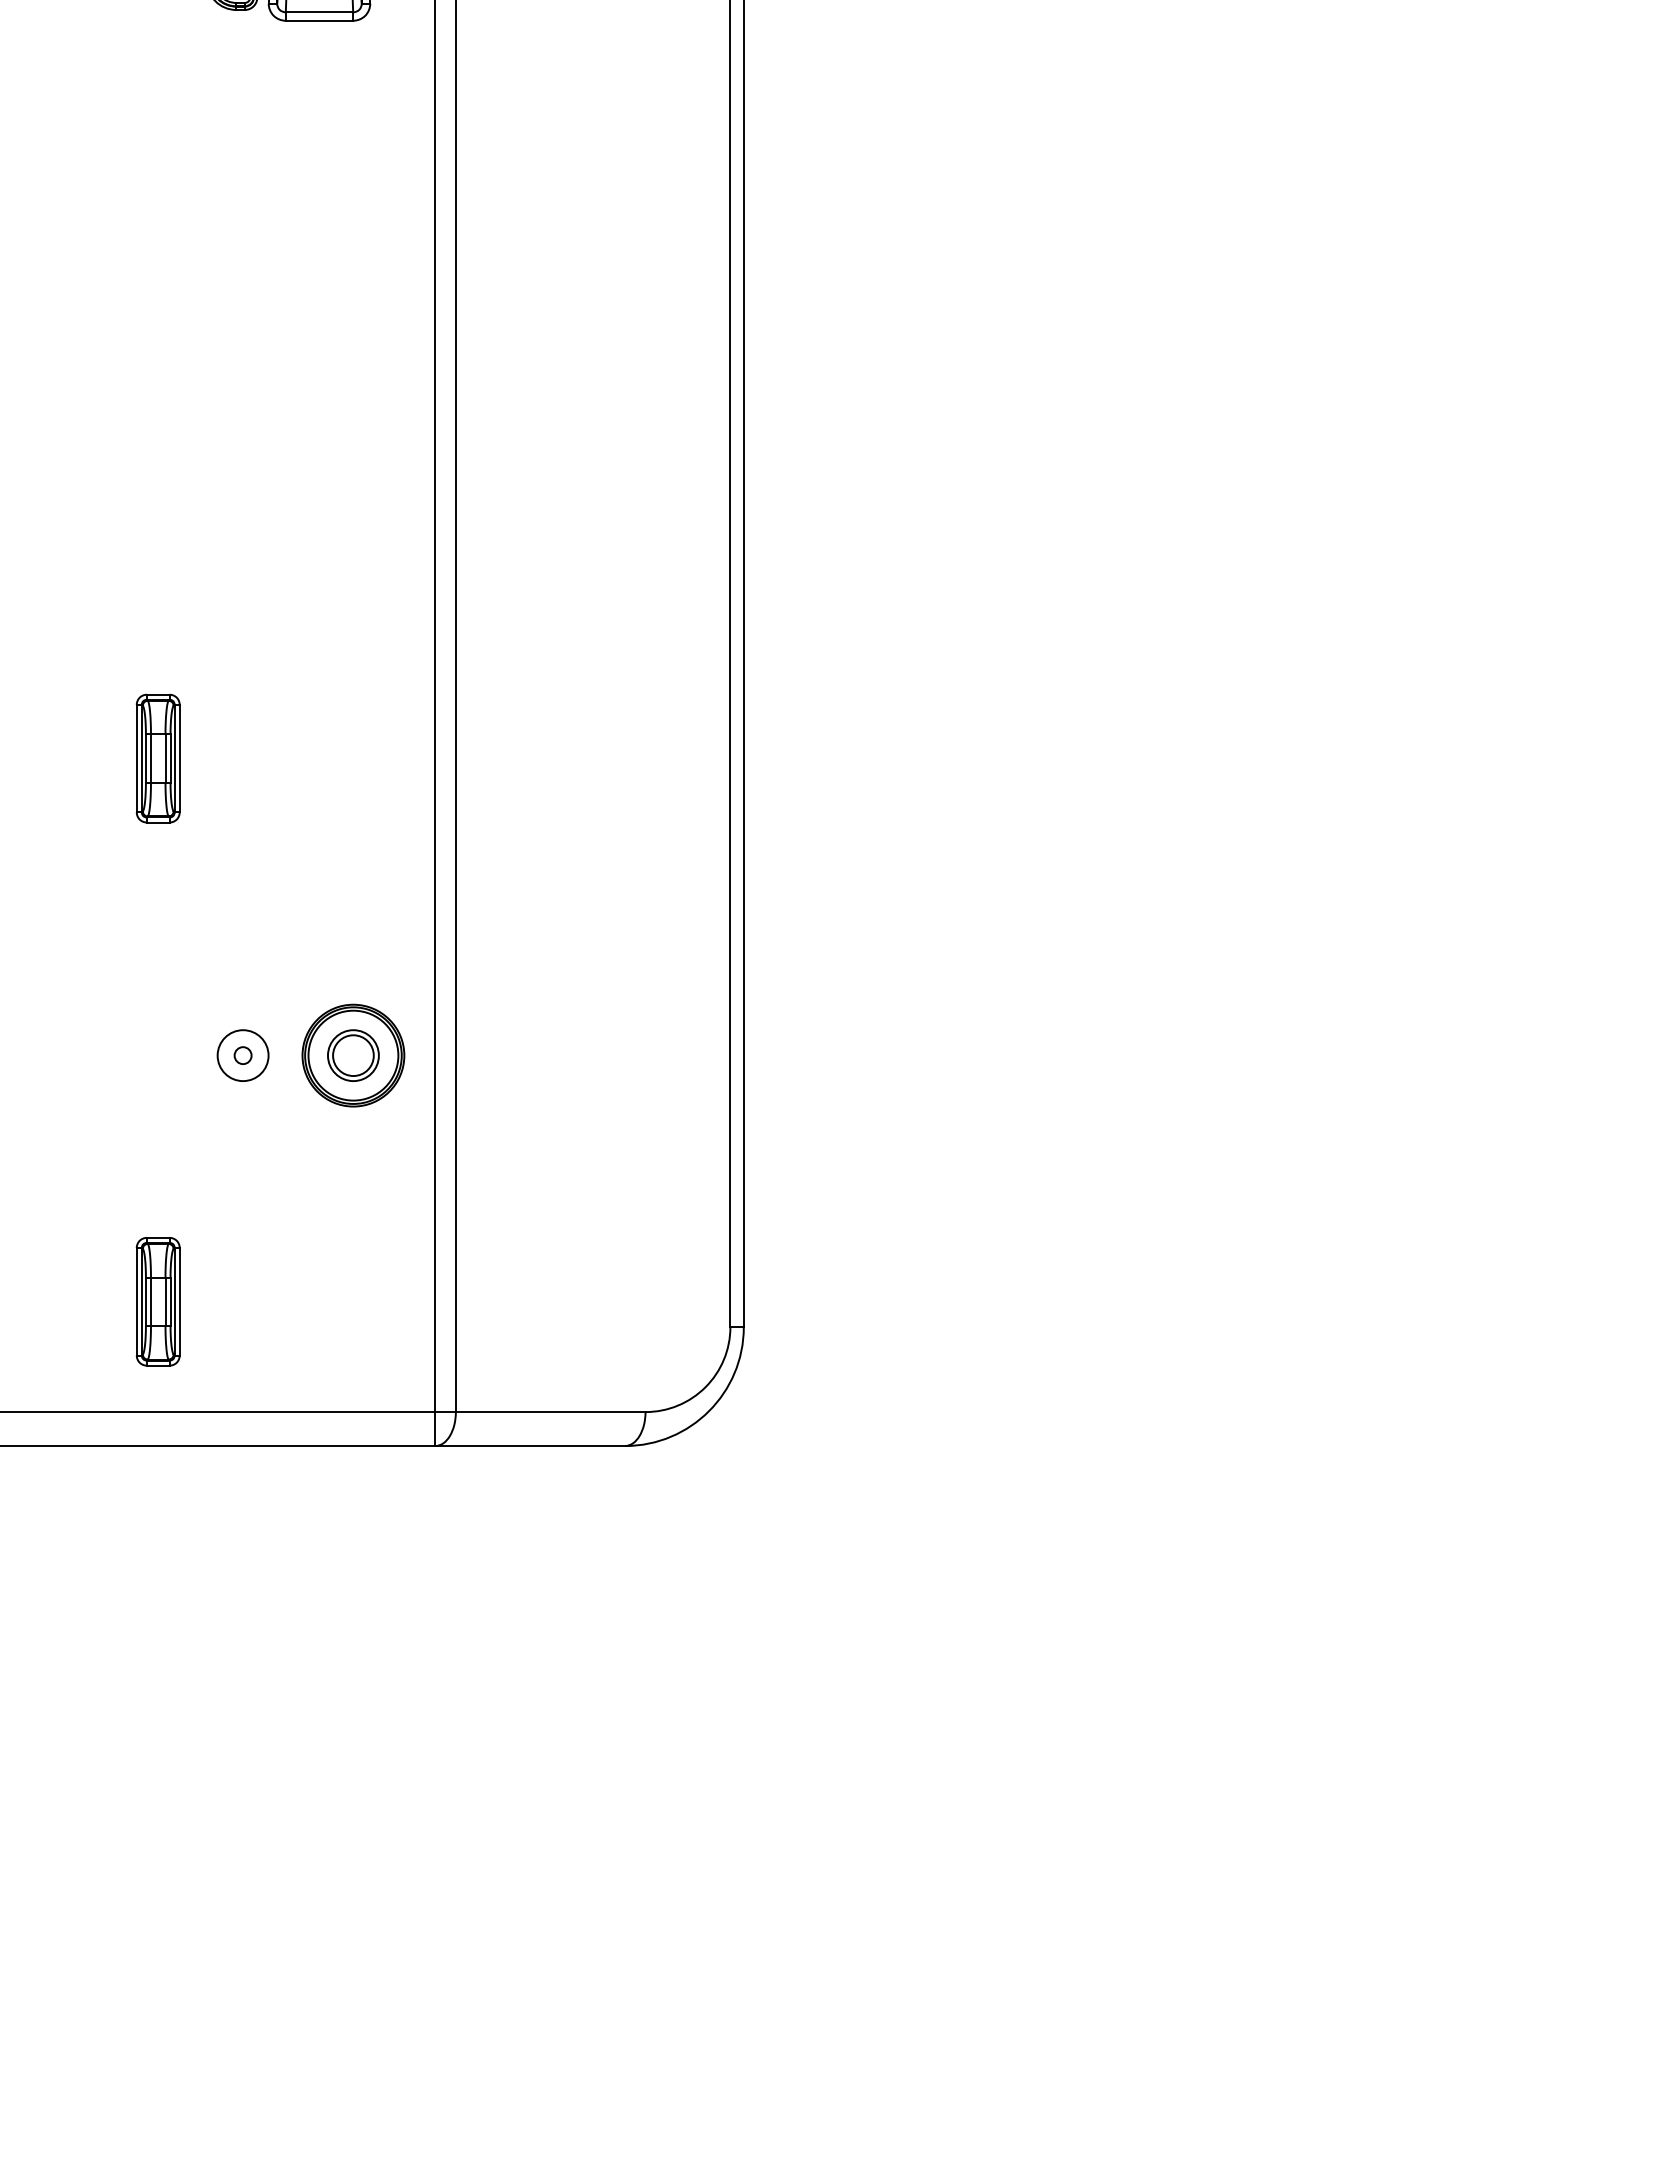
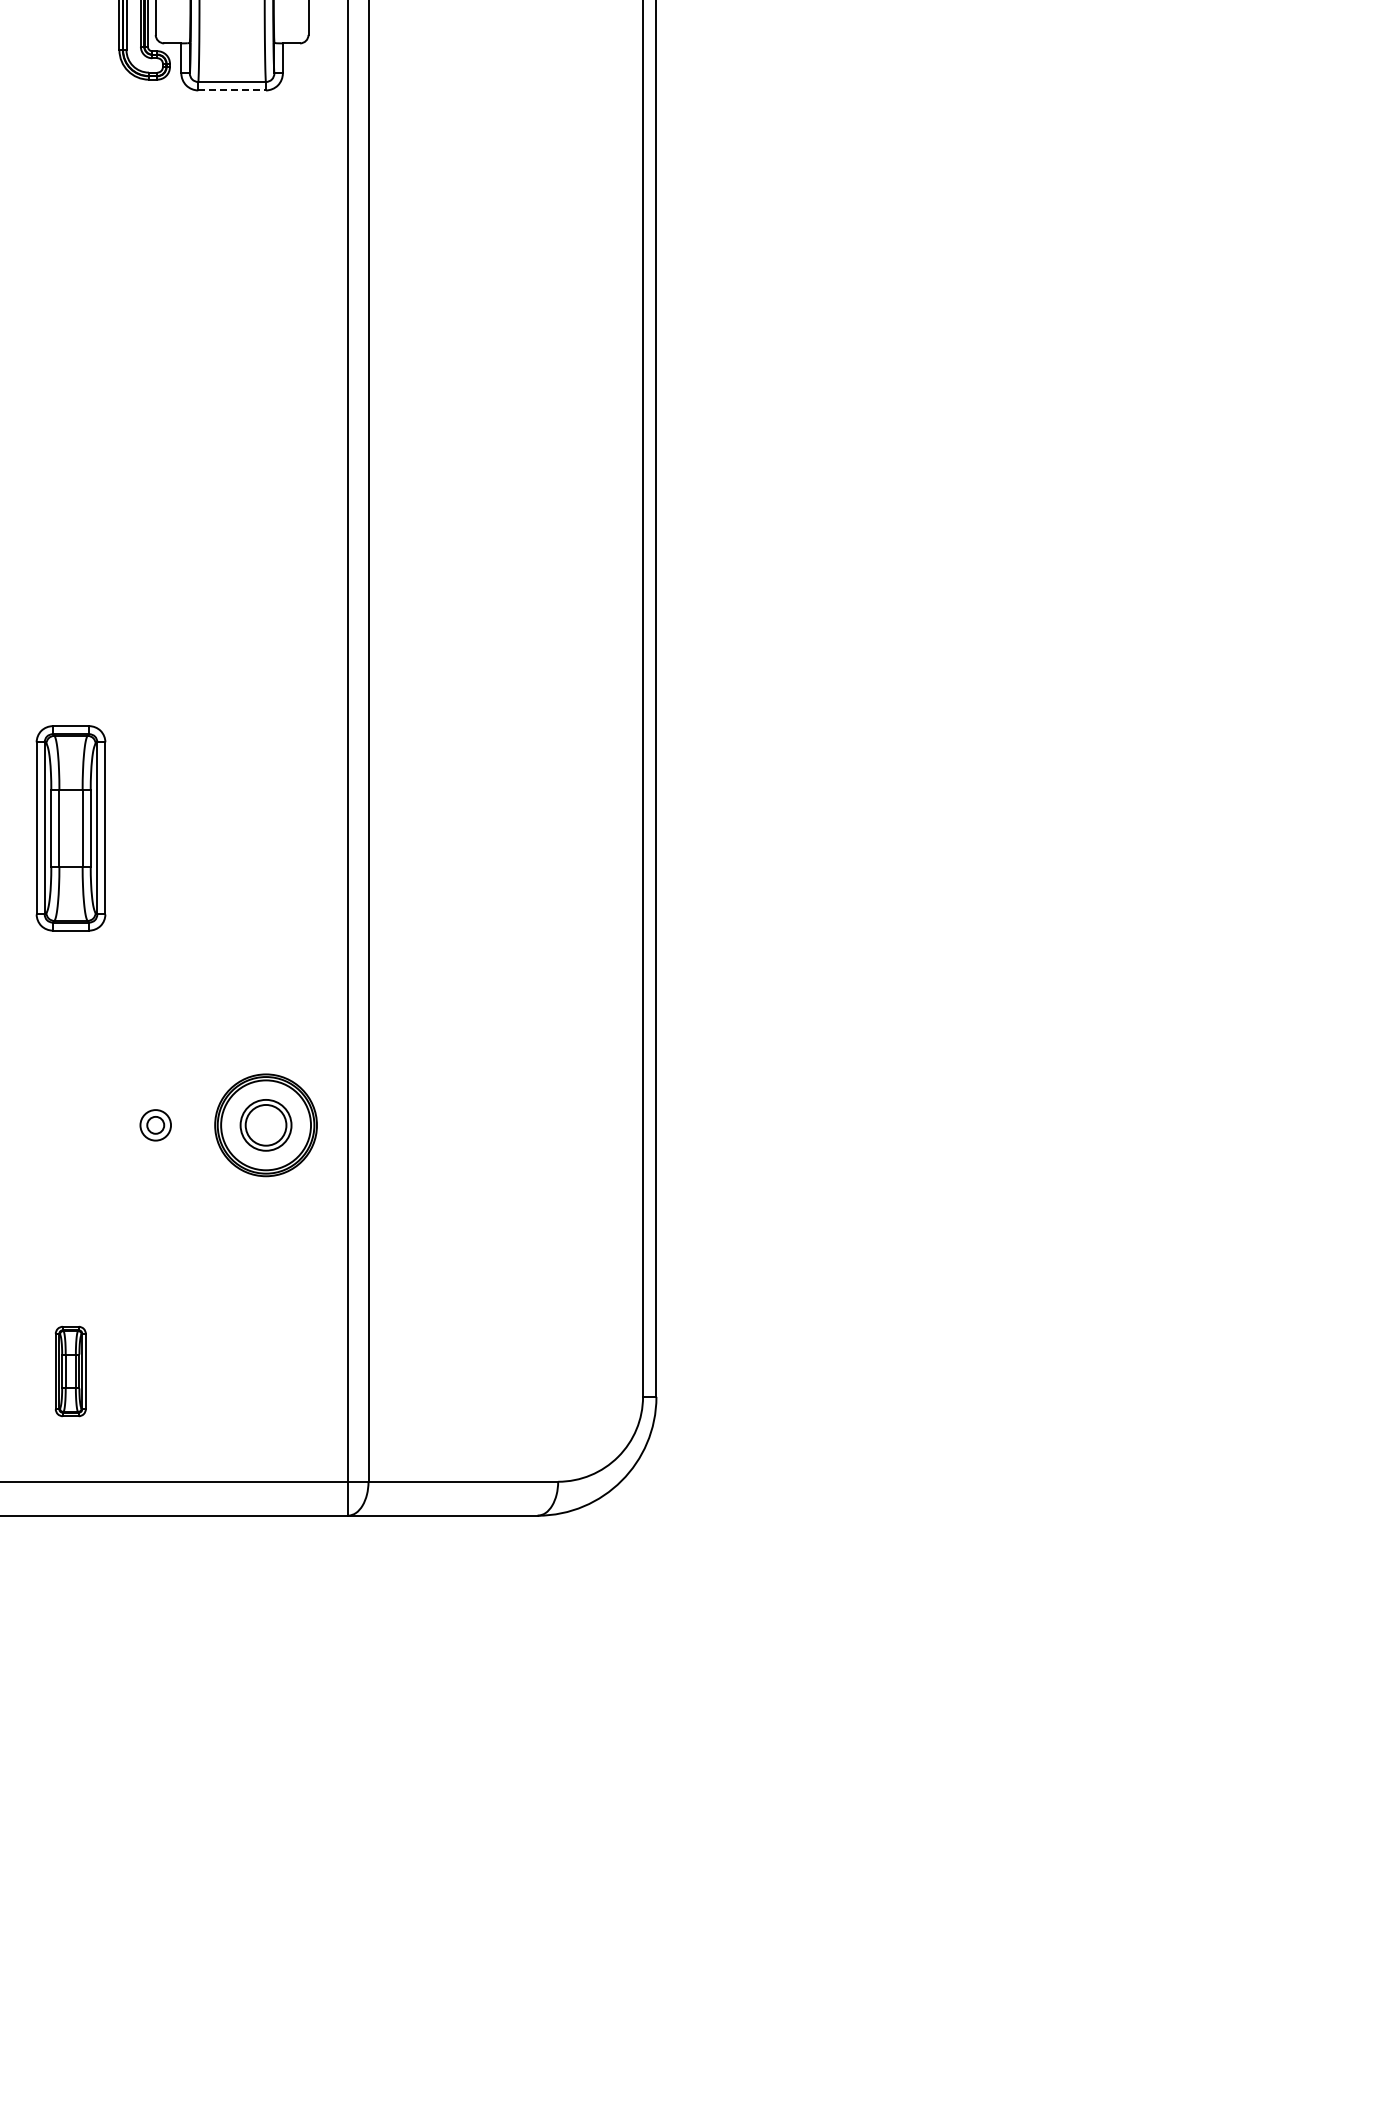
line: (319, 20) -> (232, 90), solid -> dashed
part: (157, 758) -> (70, 828), size x1.6
circle: (242, 1055) -> (155, 1125), size x0.6
part: (157, 1301) -> (70, 1371), size x0.7

